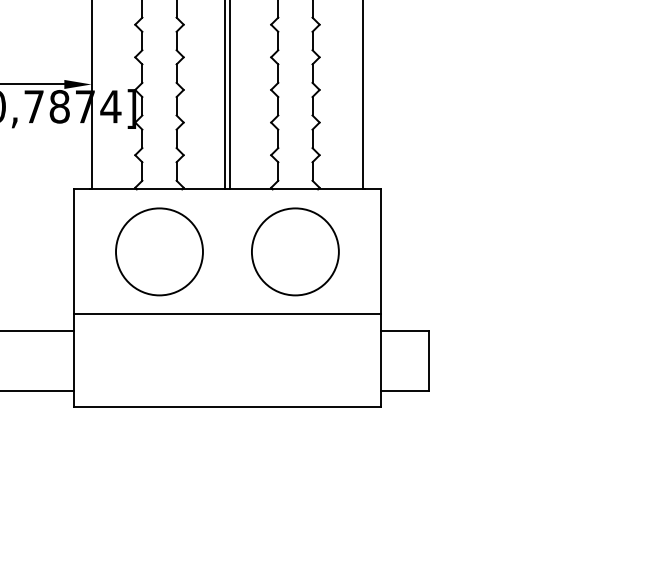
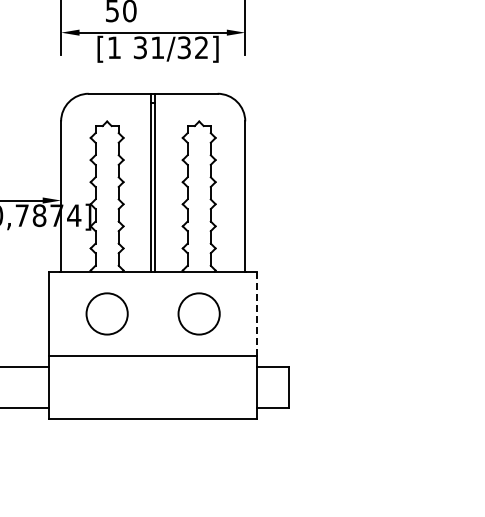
circle: (158, 251) -> (106, 313), size x0.7
circle: (294, 251) -> (198, 313), size x0.7
line: (381, 251) -> (257, 313), solid -> dashed

